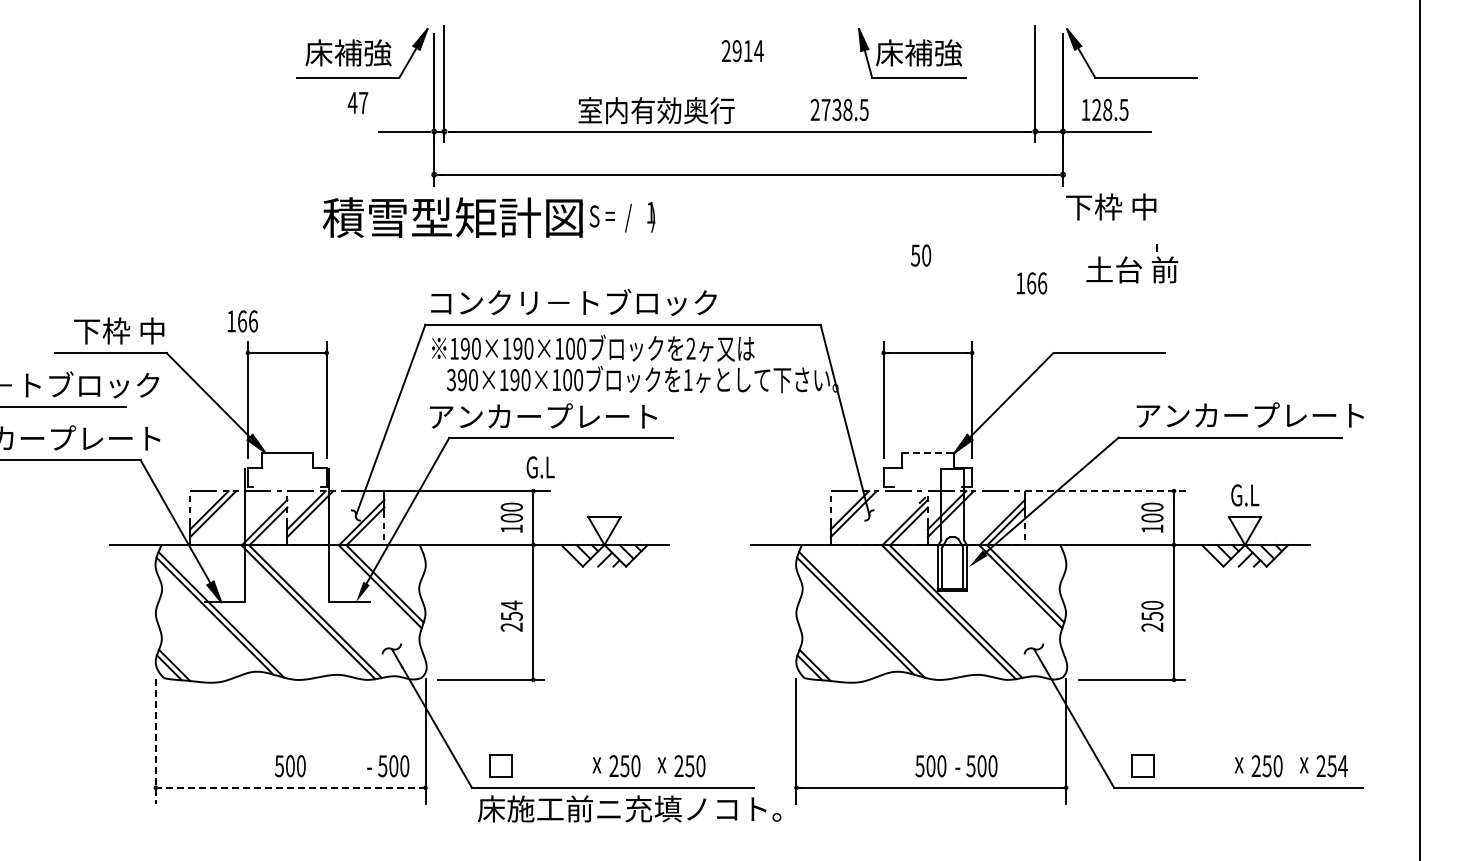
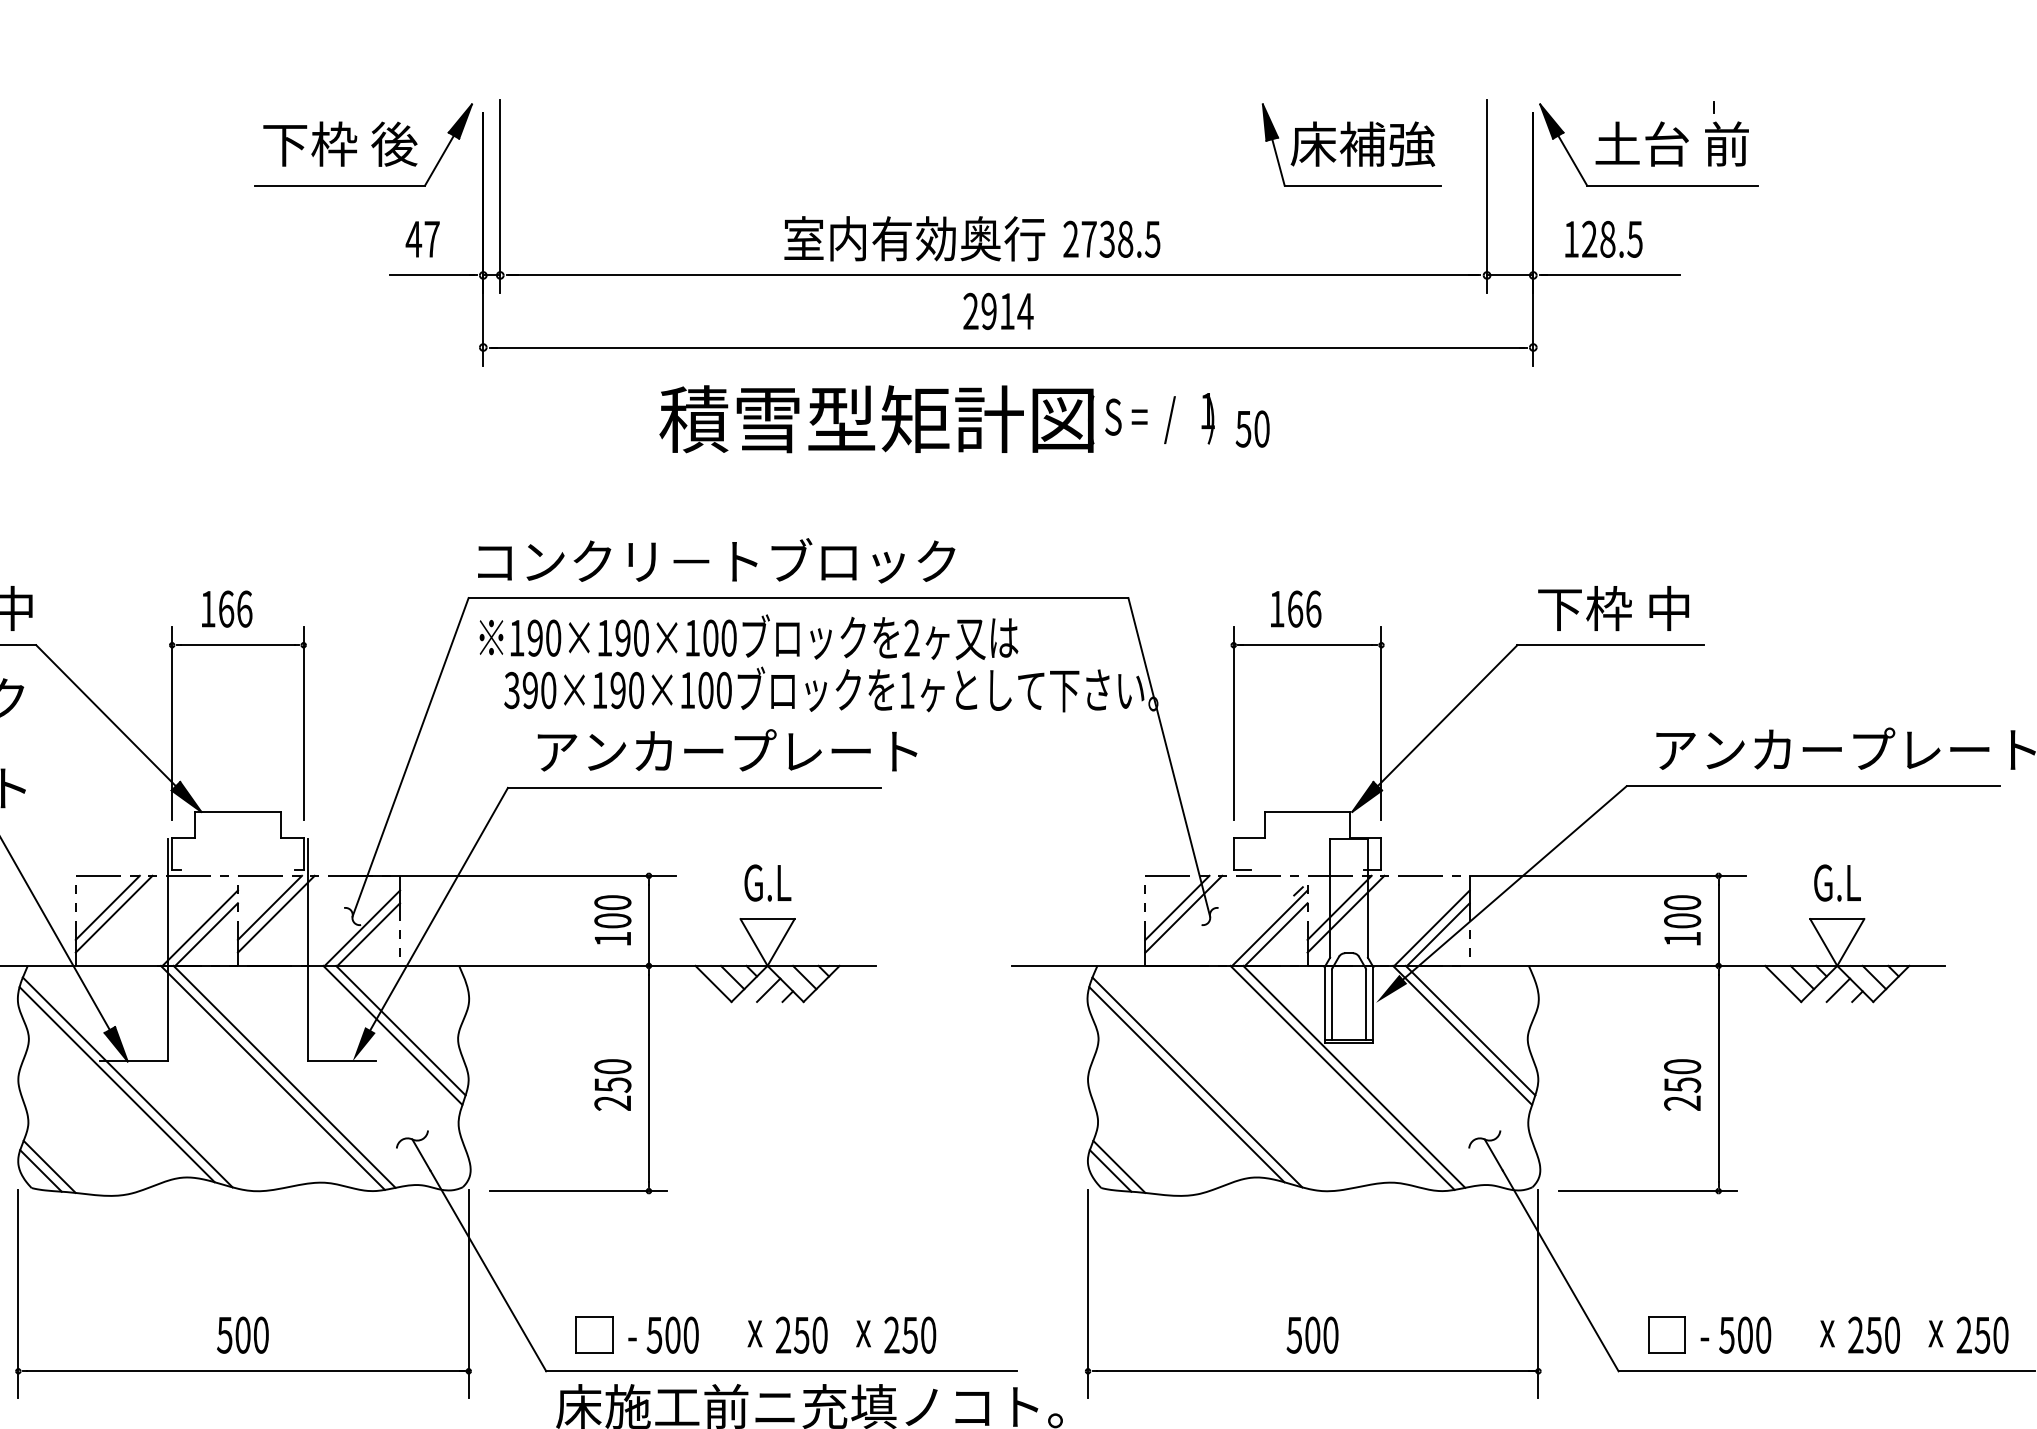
text: (742, 51) -> (998, 312), moved
text: (348, 52) -> (340, 143), 床補強 -> 下枠 後
part: (912, 53) -> (1352, 145), moved
text: (357, 102) -> (421, 238), moved
text: (839, 109) -> (1111, 238), moved
text: (656, 110) -> (914, 238), moved
text: (1111, 206) -> (1614, 607), moved
text: (488, 217) -> (936, 418), moved
text: (921, 255) -> (1253, 428), moved
part: (1132, 263) -> (1672, 133), moved
text: (1032, 283) -> (1296, 609), moved
text: (242, 321) -> (226, 609), moved
text: (543, 415) -> (727, 749), moved
line: (927, 452) -> (1306, 811), dashed -> solid
text: (540, 467) -> (767, 883), moved
line: (1107, 491) -> (1607, 876), dashed -> solid
text: (511, 605) -> (612, 1066), 254 -> 250
line: (155, 742) -> (17, 1295), dashed -> solid
text: (388, 766) -> (664, 1335), moved
text: (976, 766) -> (1736, 1335), moved
text: (1342, 766) -> (1999, 1335), 254 -> 250
line: (292, 787) -> (246, 1370), dashed -> solid

